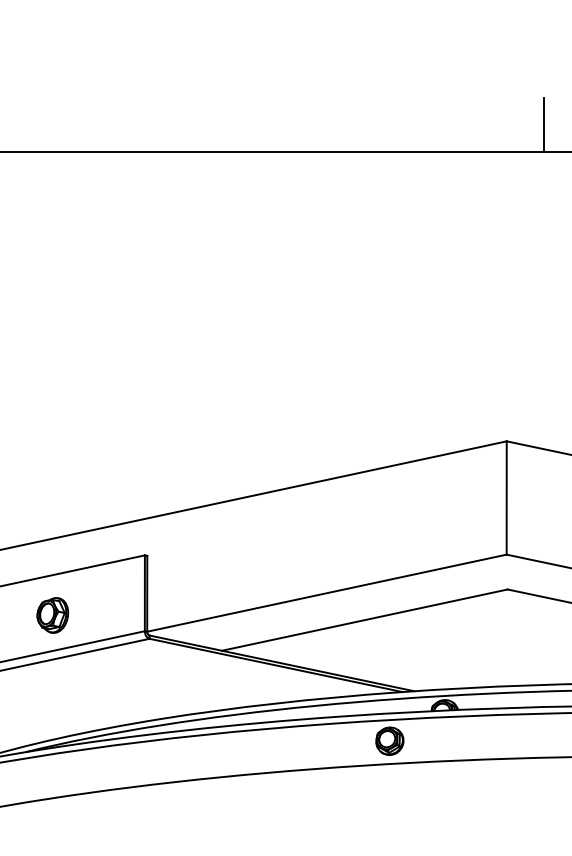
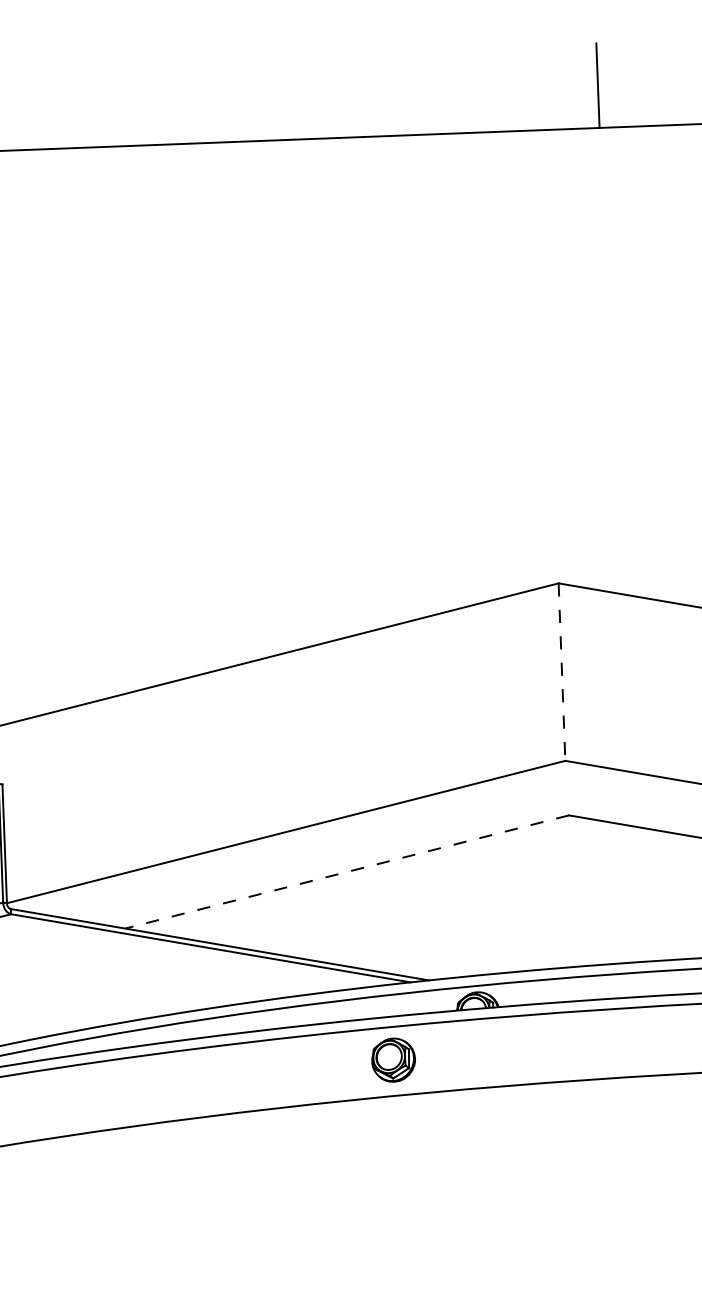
line: (506, 498) -> (561, 672), solid -> dashed
line: (364, 620) -> (346, 872), solid -> dashed

